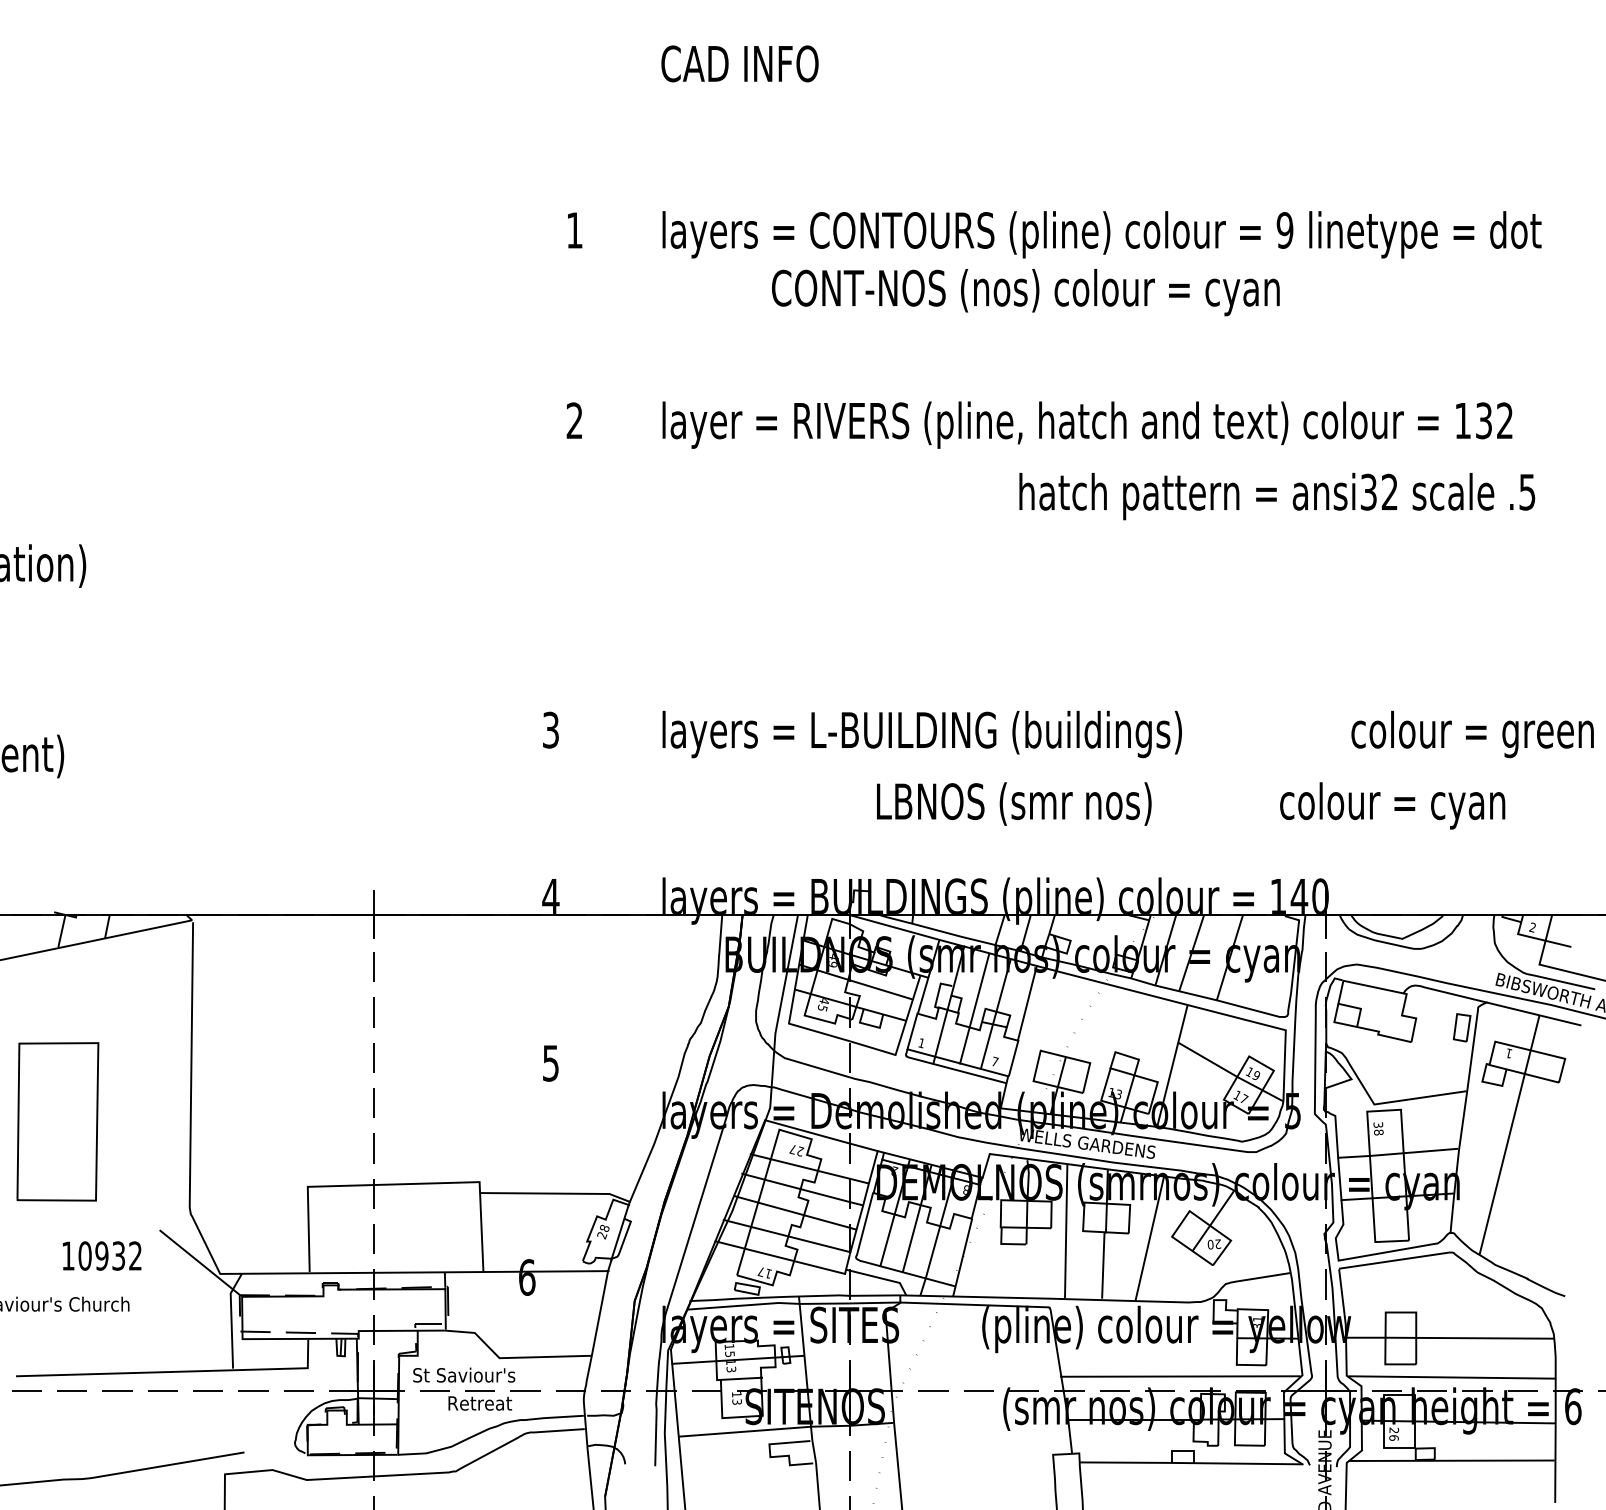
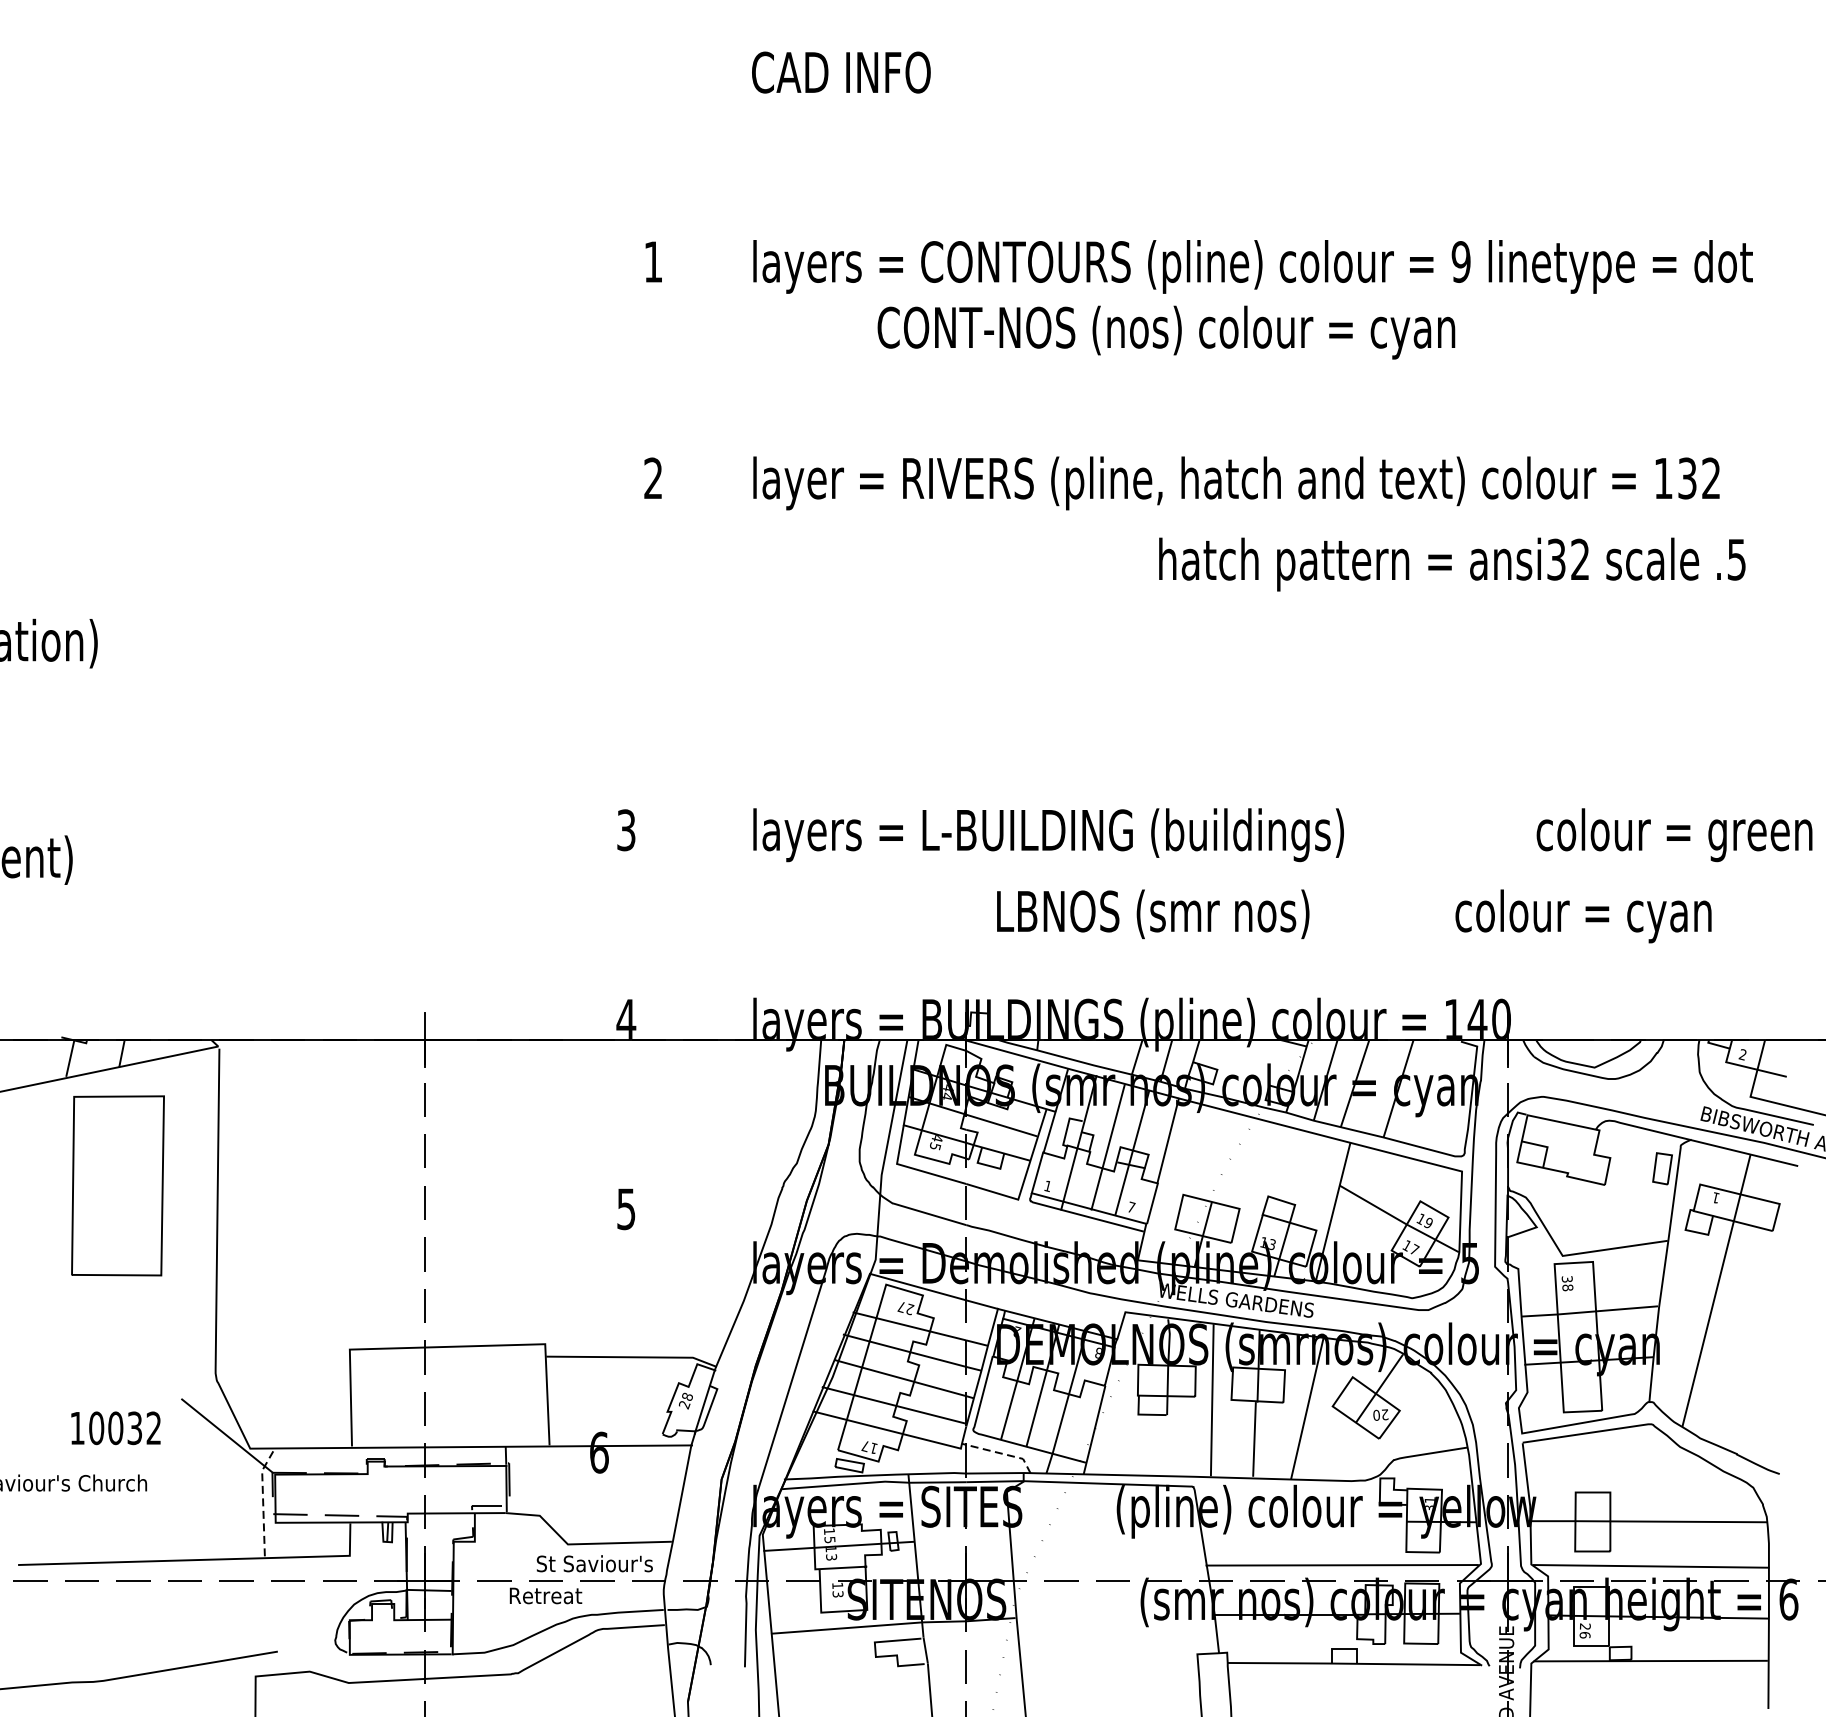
text: (833, 964) -> (947, 1096), 49 -> 44
line: (19, 1121) -> (74, 1185), moved
text: (101, 1255) -> (115, 1427), 10932 -> 10032
line: (882, 1278) -> (1003, 1453), solid -> dashed
line: (231, 1318) -> (263, 1499), solid -> dashed
text: (464, 1374) -> (595, 1562), moved

